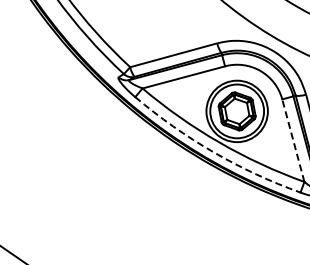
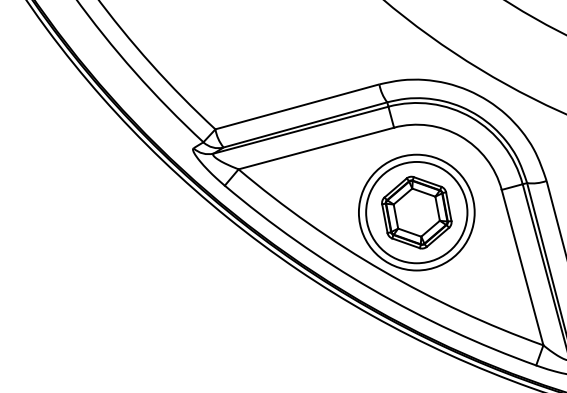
line: (293, 140) -> (522, 267), dashed -> solid
arc: (213, 152) -> (372, 289), dashed -> solid

